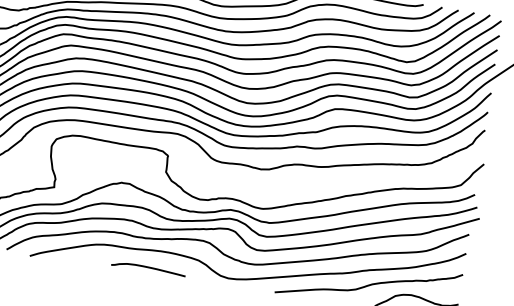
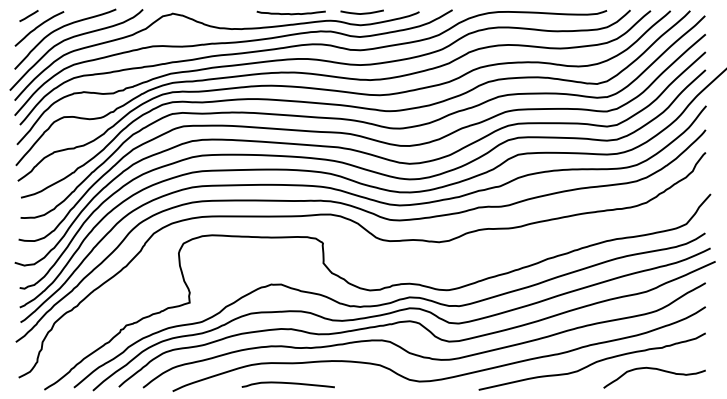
curve: (148, 267) -> (287, 383), moved

